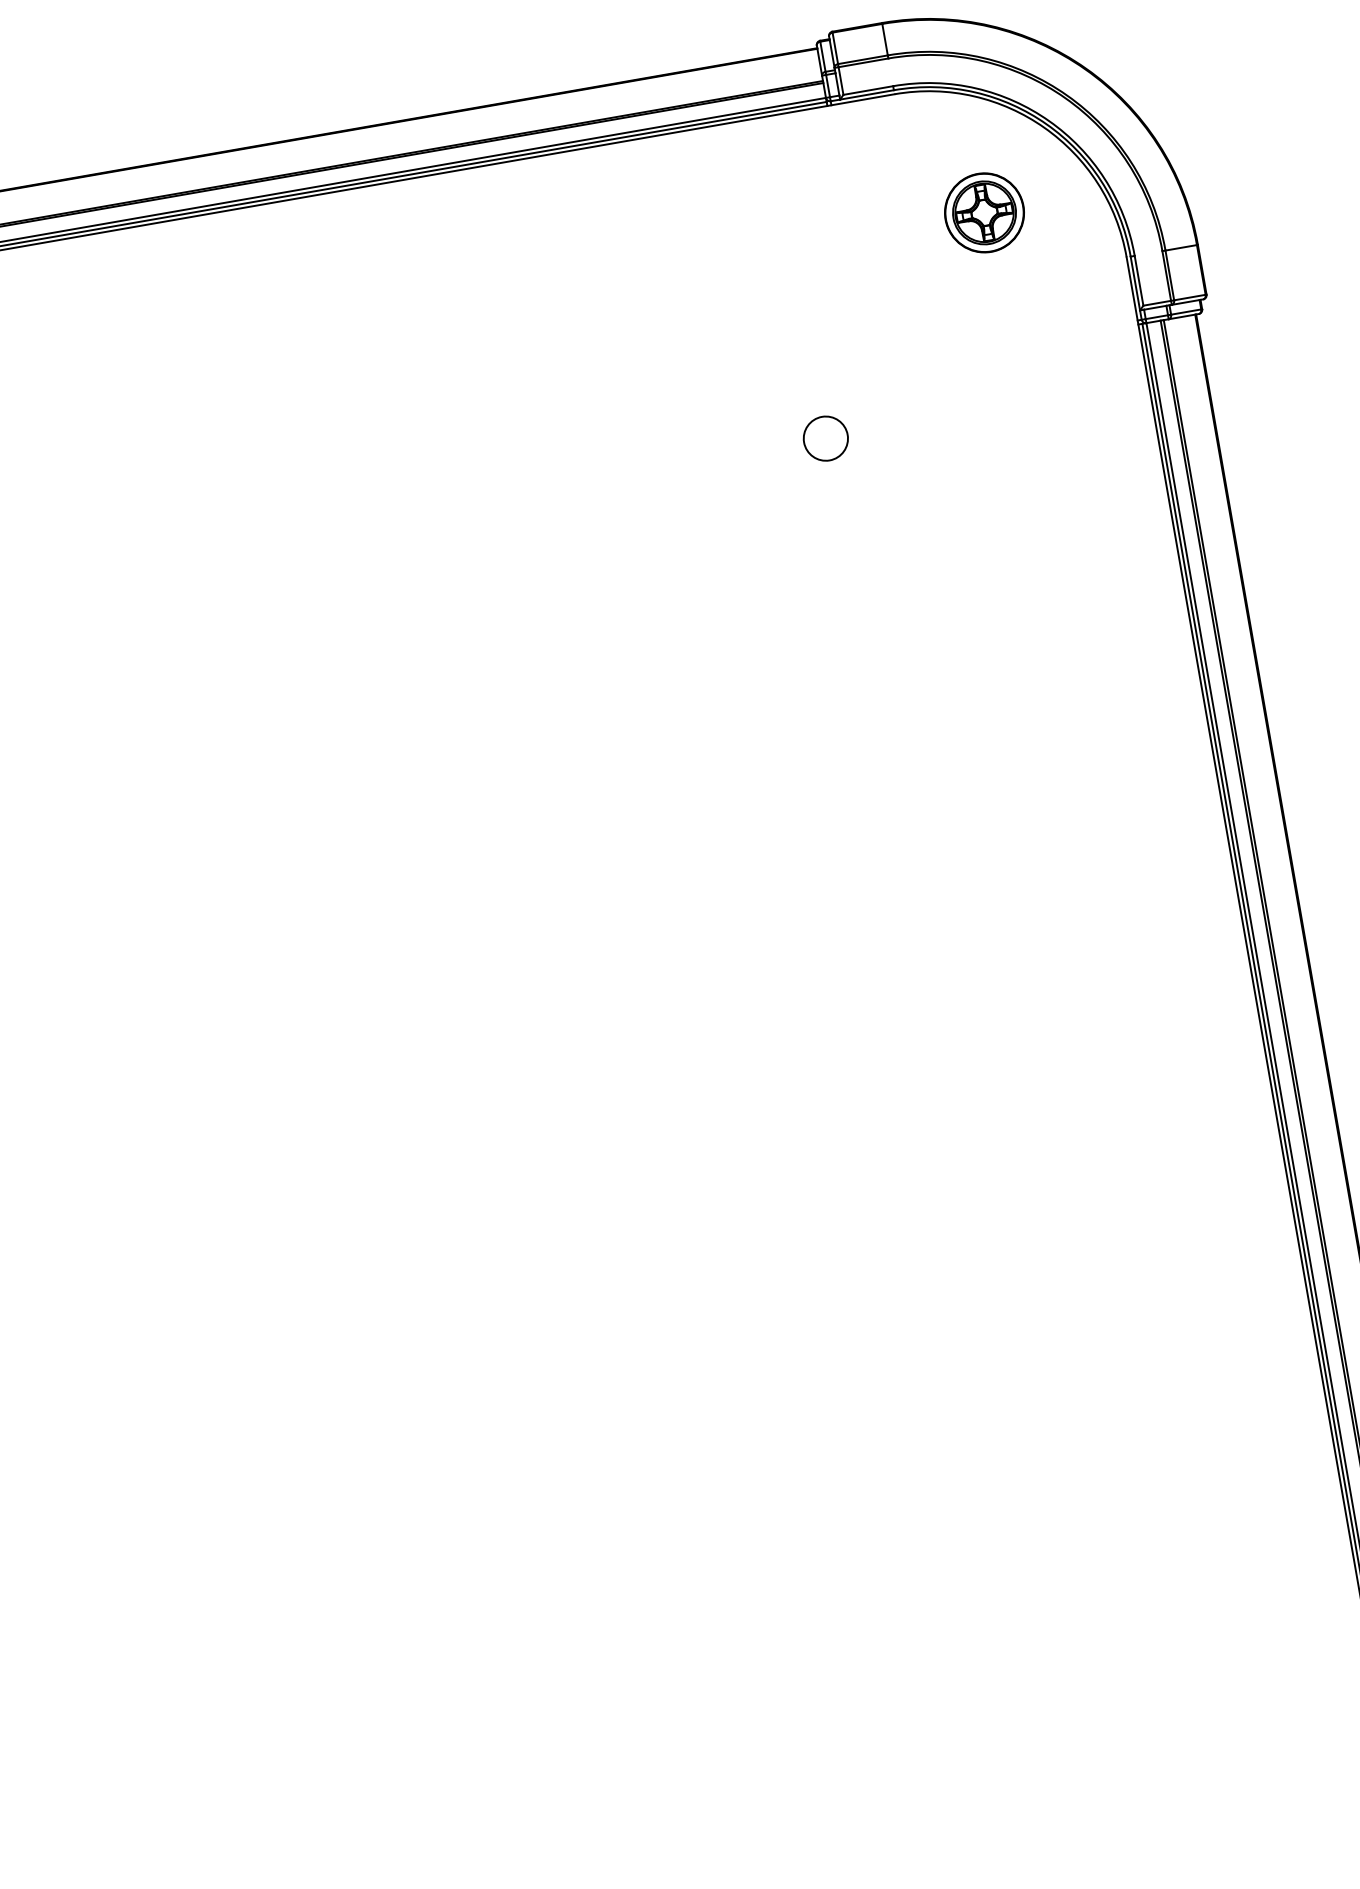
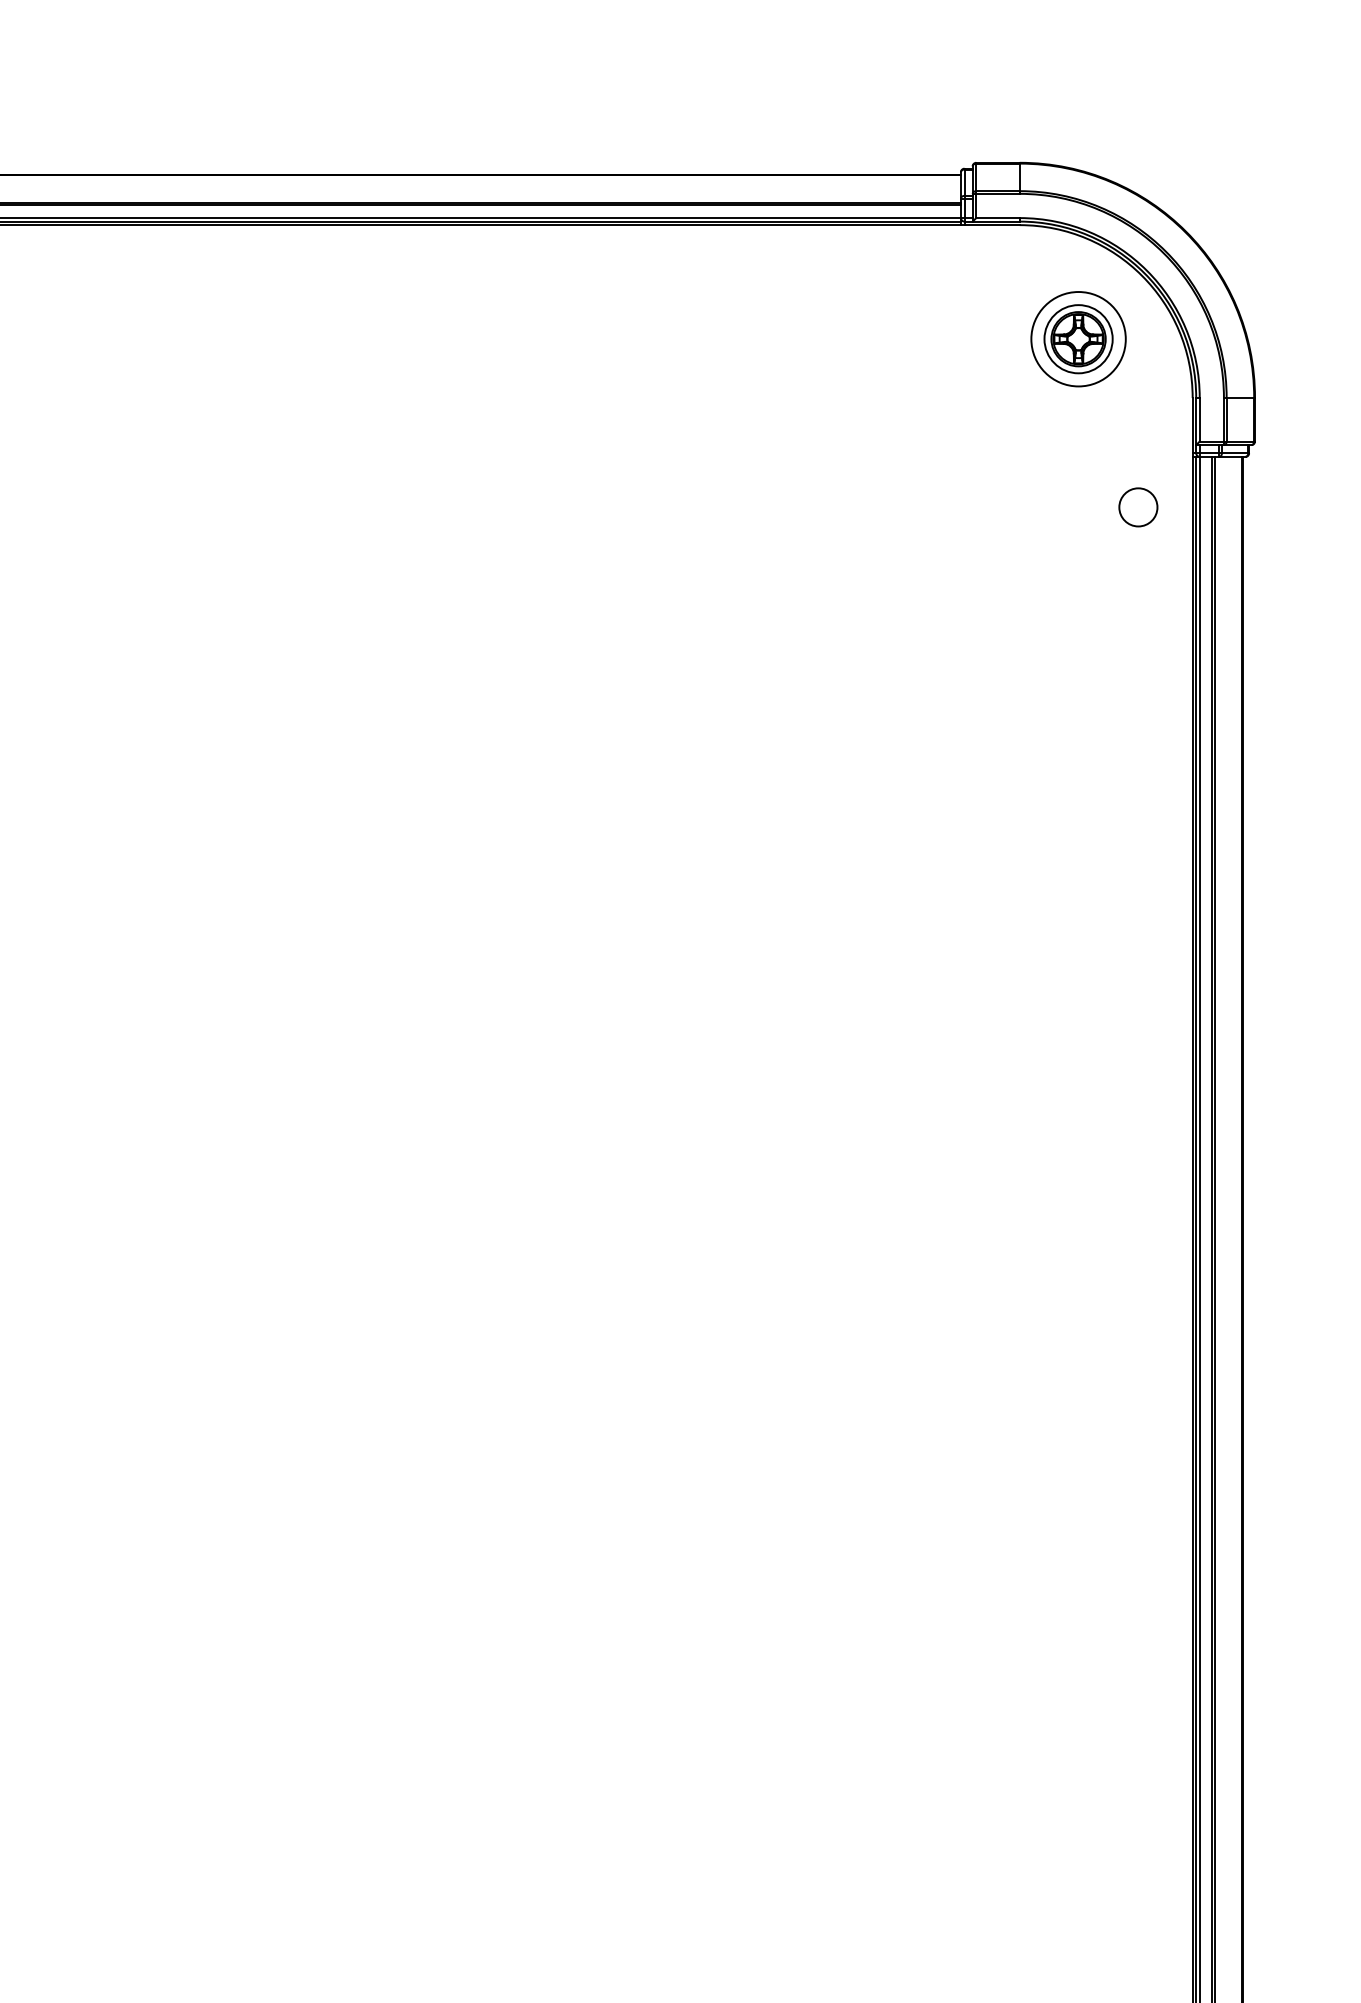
circle: (984, 212) -> (1078, 338), size x1.4
circle: (826, 438) -> (1138, 507), moved

